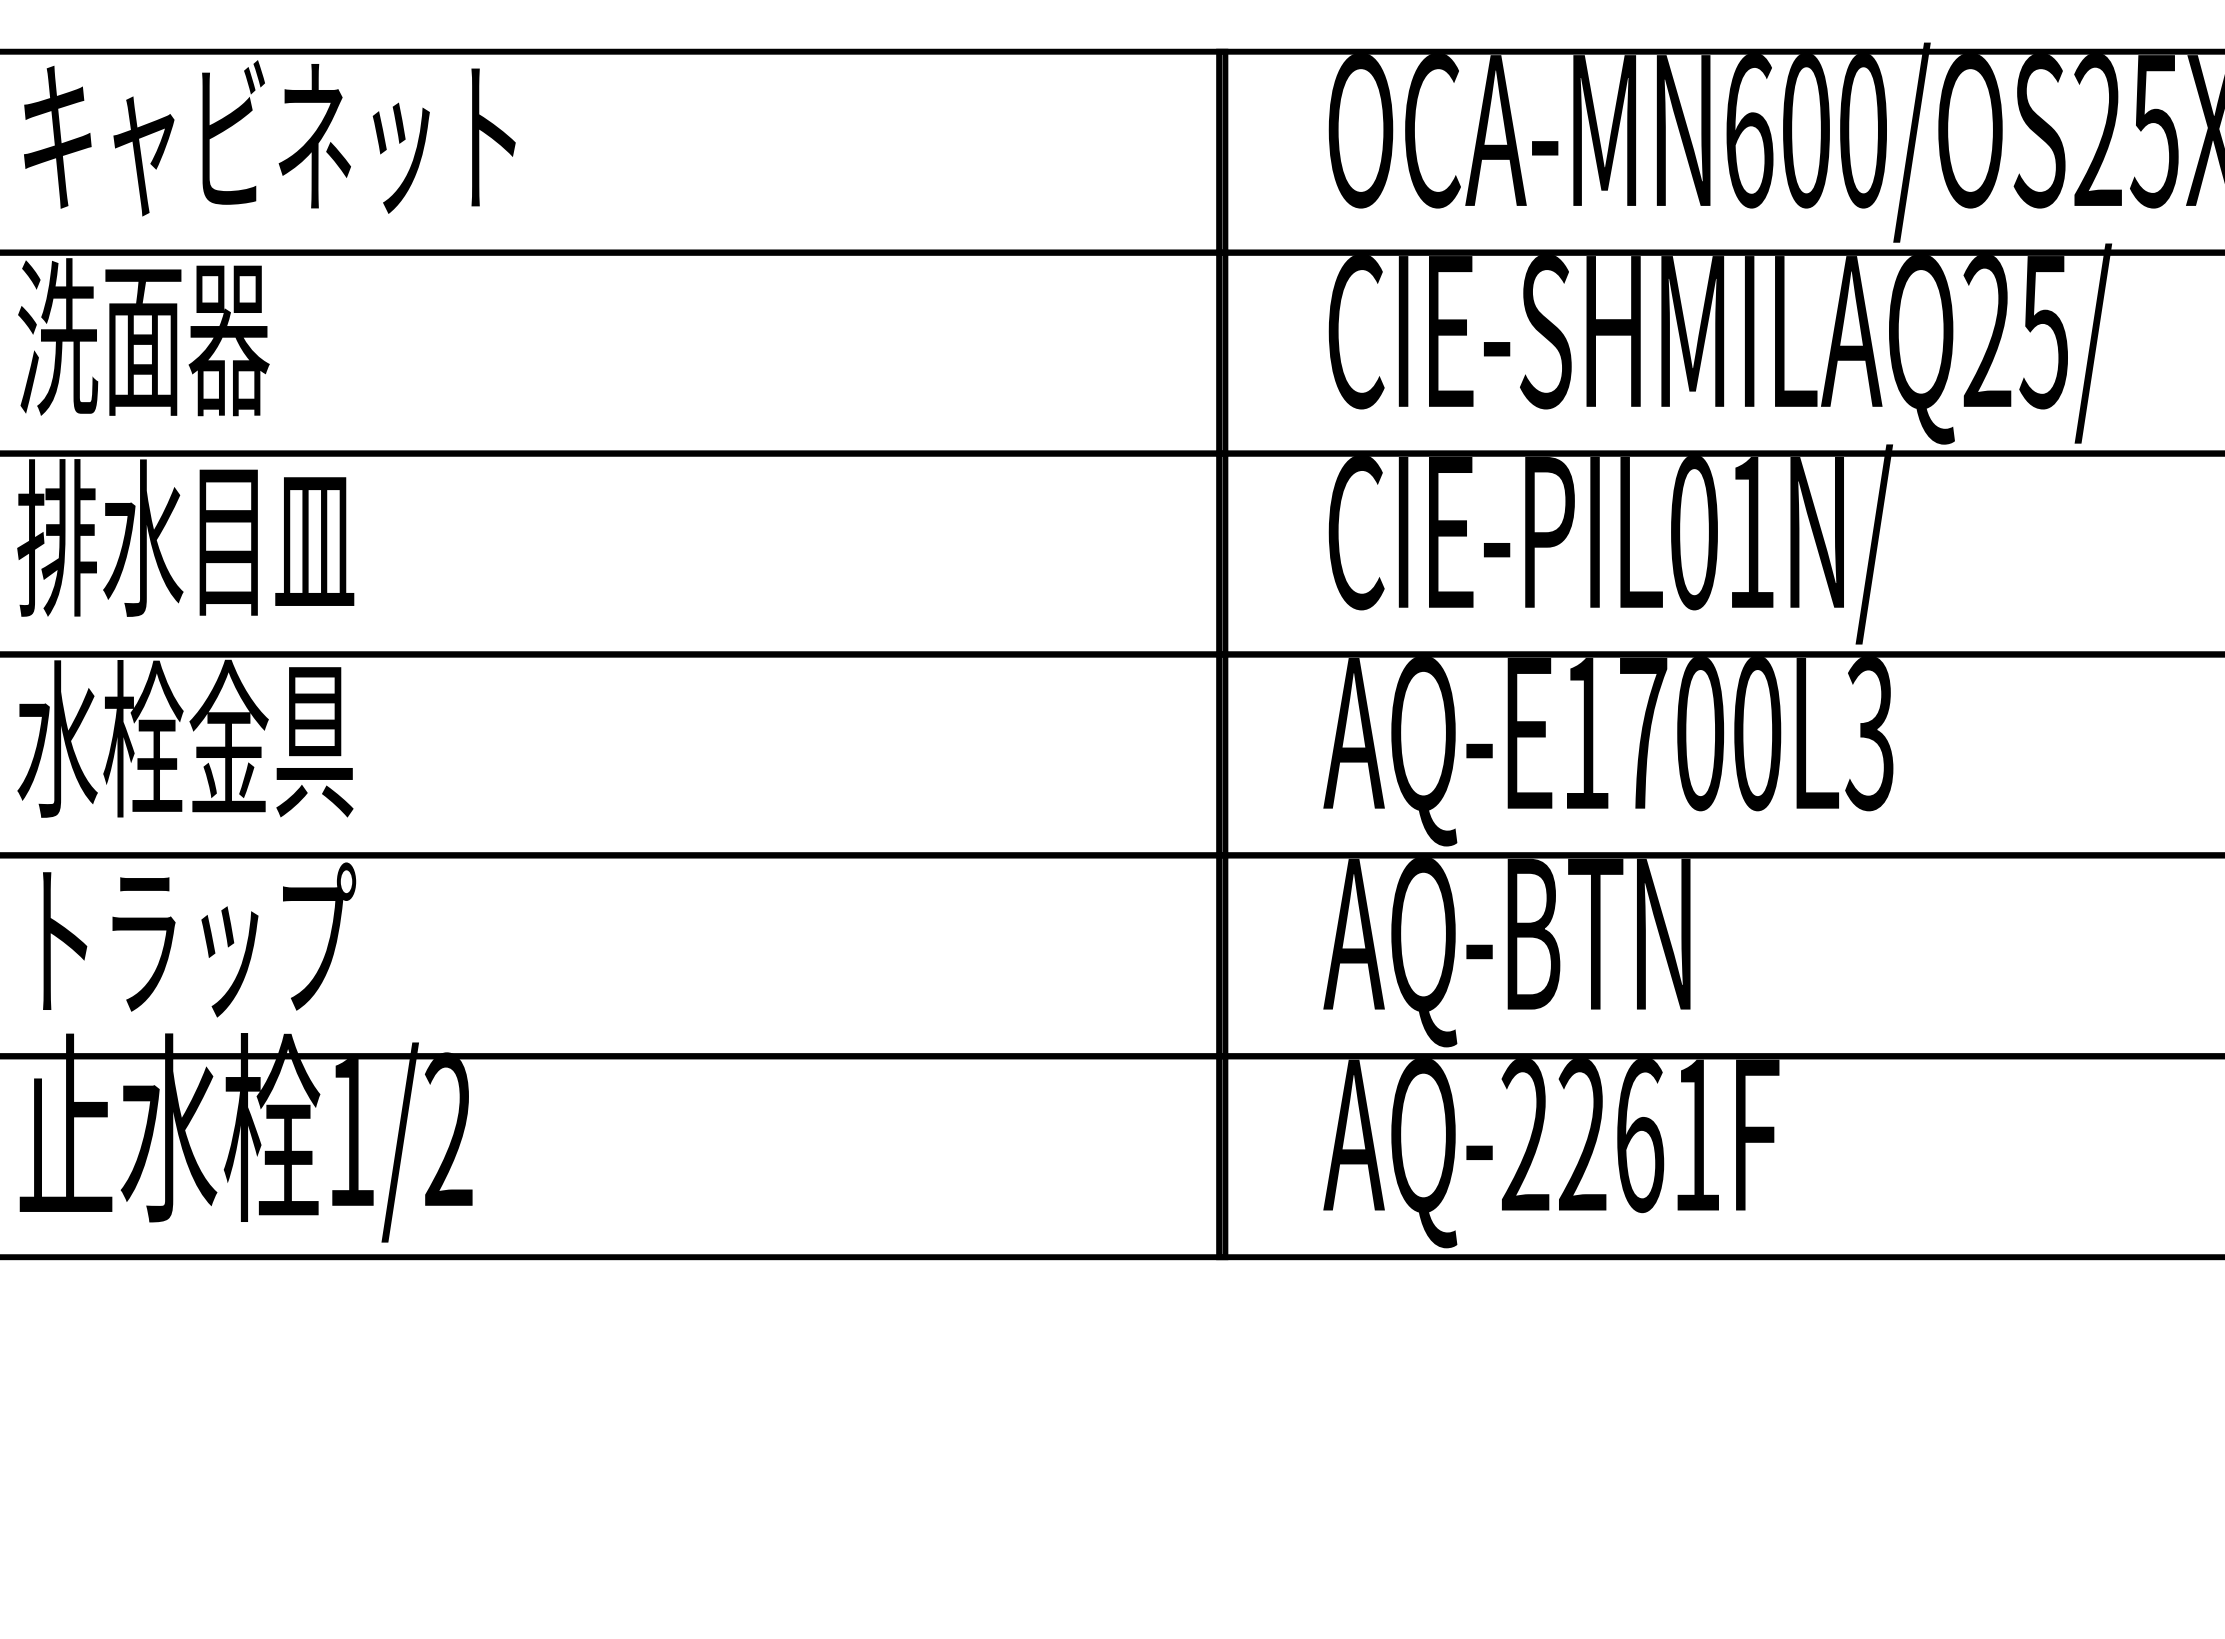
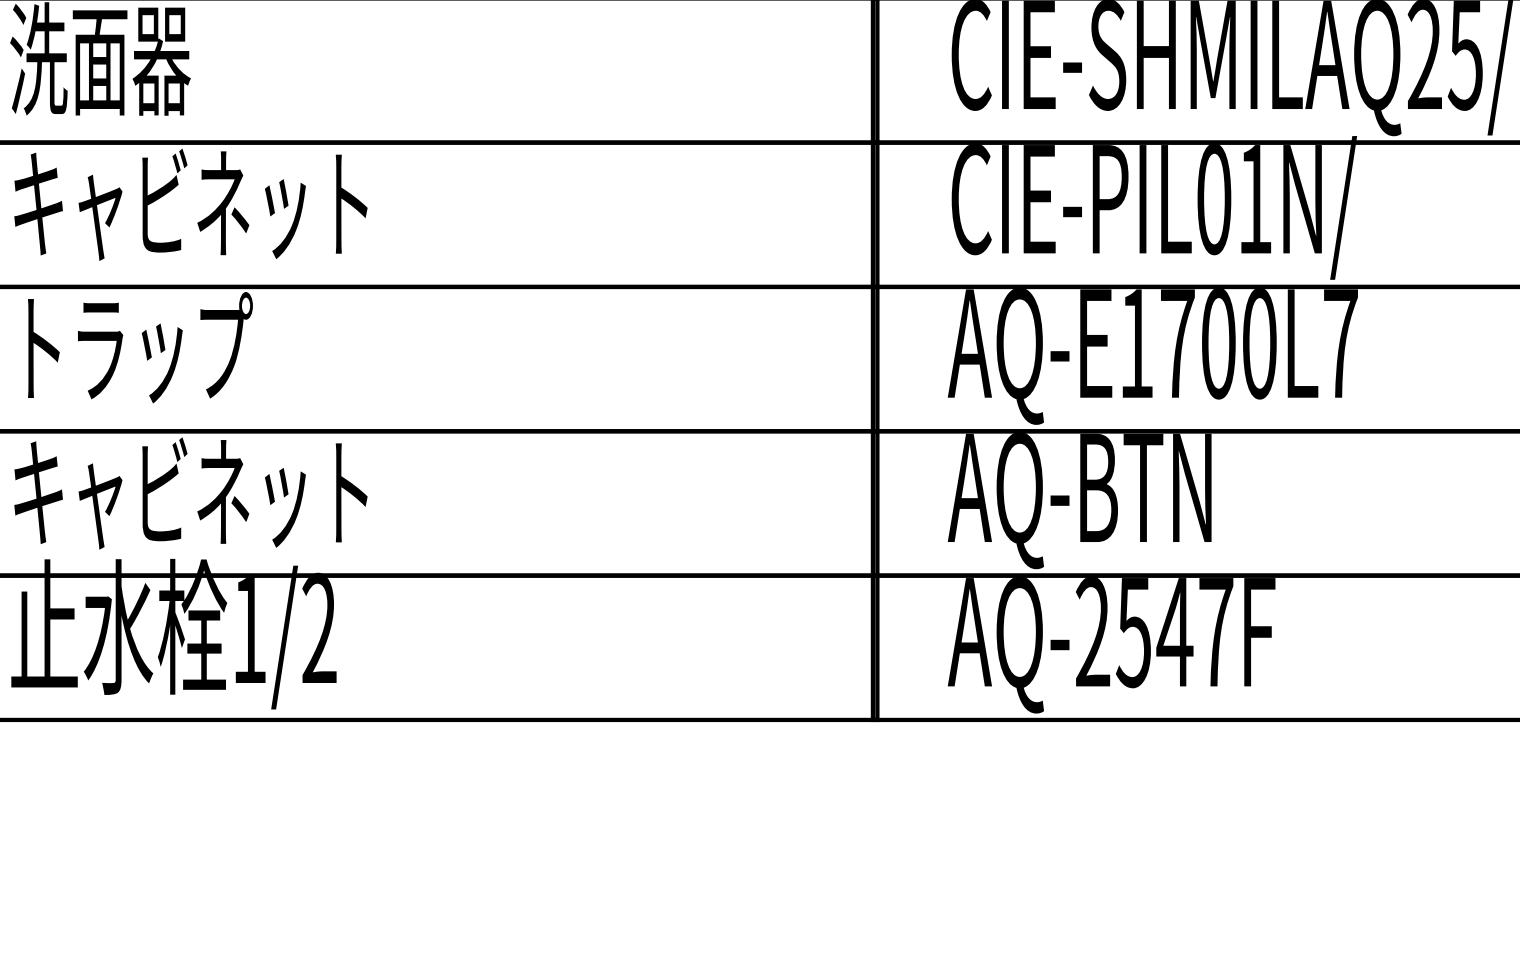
text: (266, 538) -> (188, 203), 排水目皿 -> キャビネット
text: (1869, 734) -> (1340, 344), AQ-E1700L3 -> AQ-E1700L7
text: (186, 738) -> (131, 347), 水栓金具 -> トラップ
text: (269, 940) -> (190, 492), トラップ -> キャビネット
text: (1638, 1136) -> (1174, 633), AQ-2261F -> AQ-2547F

